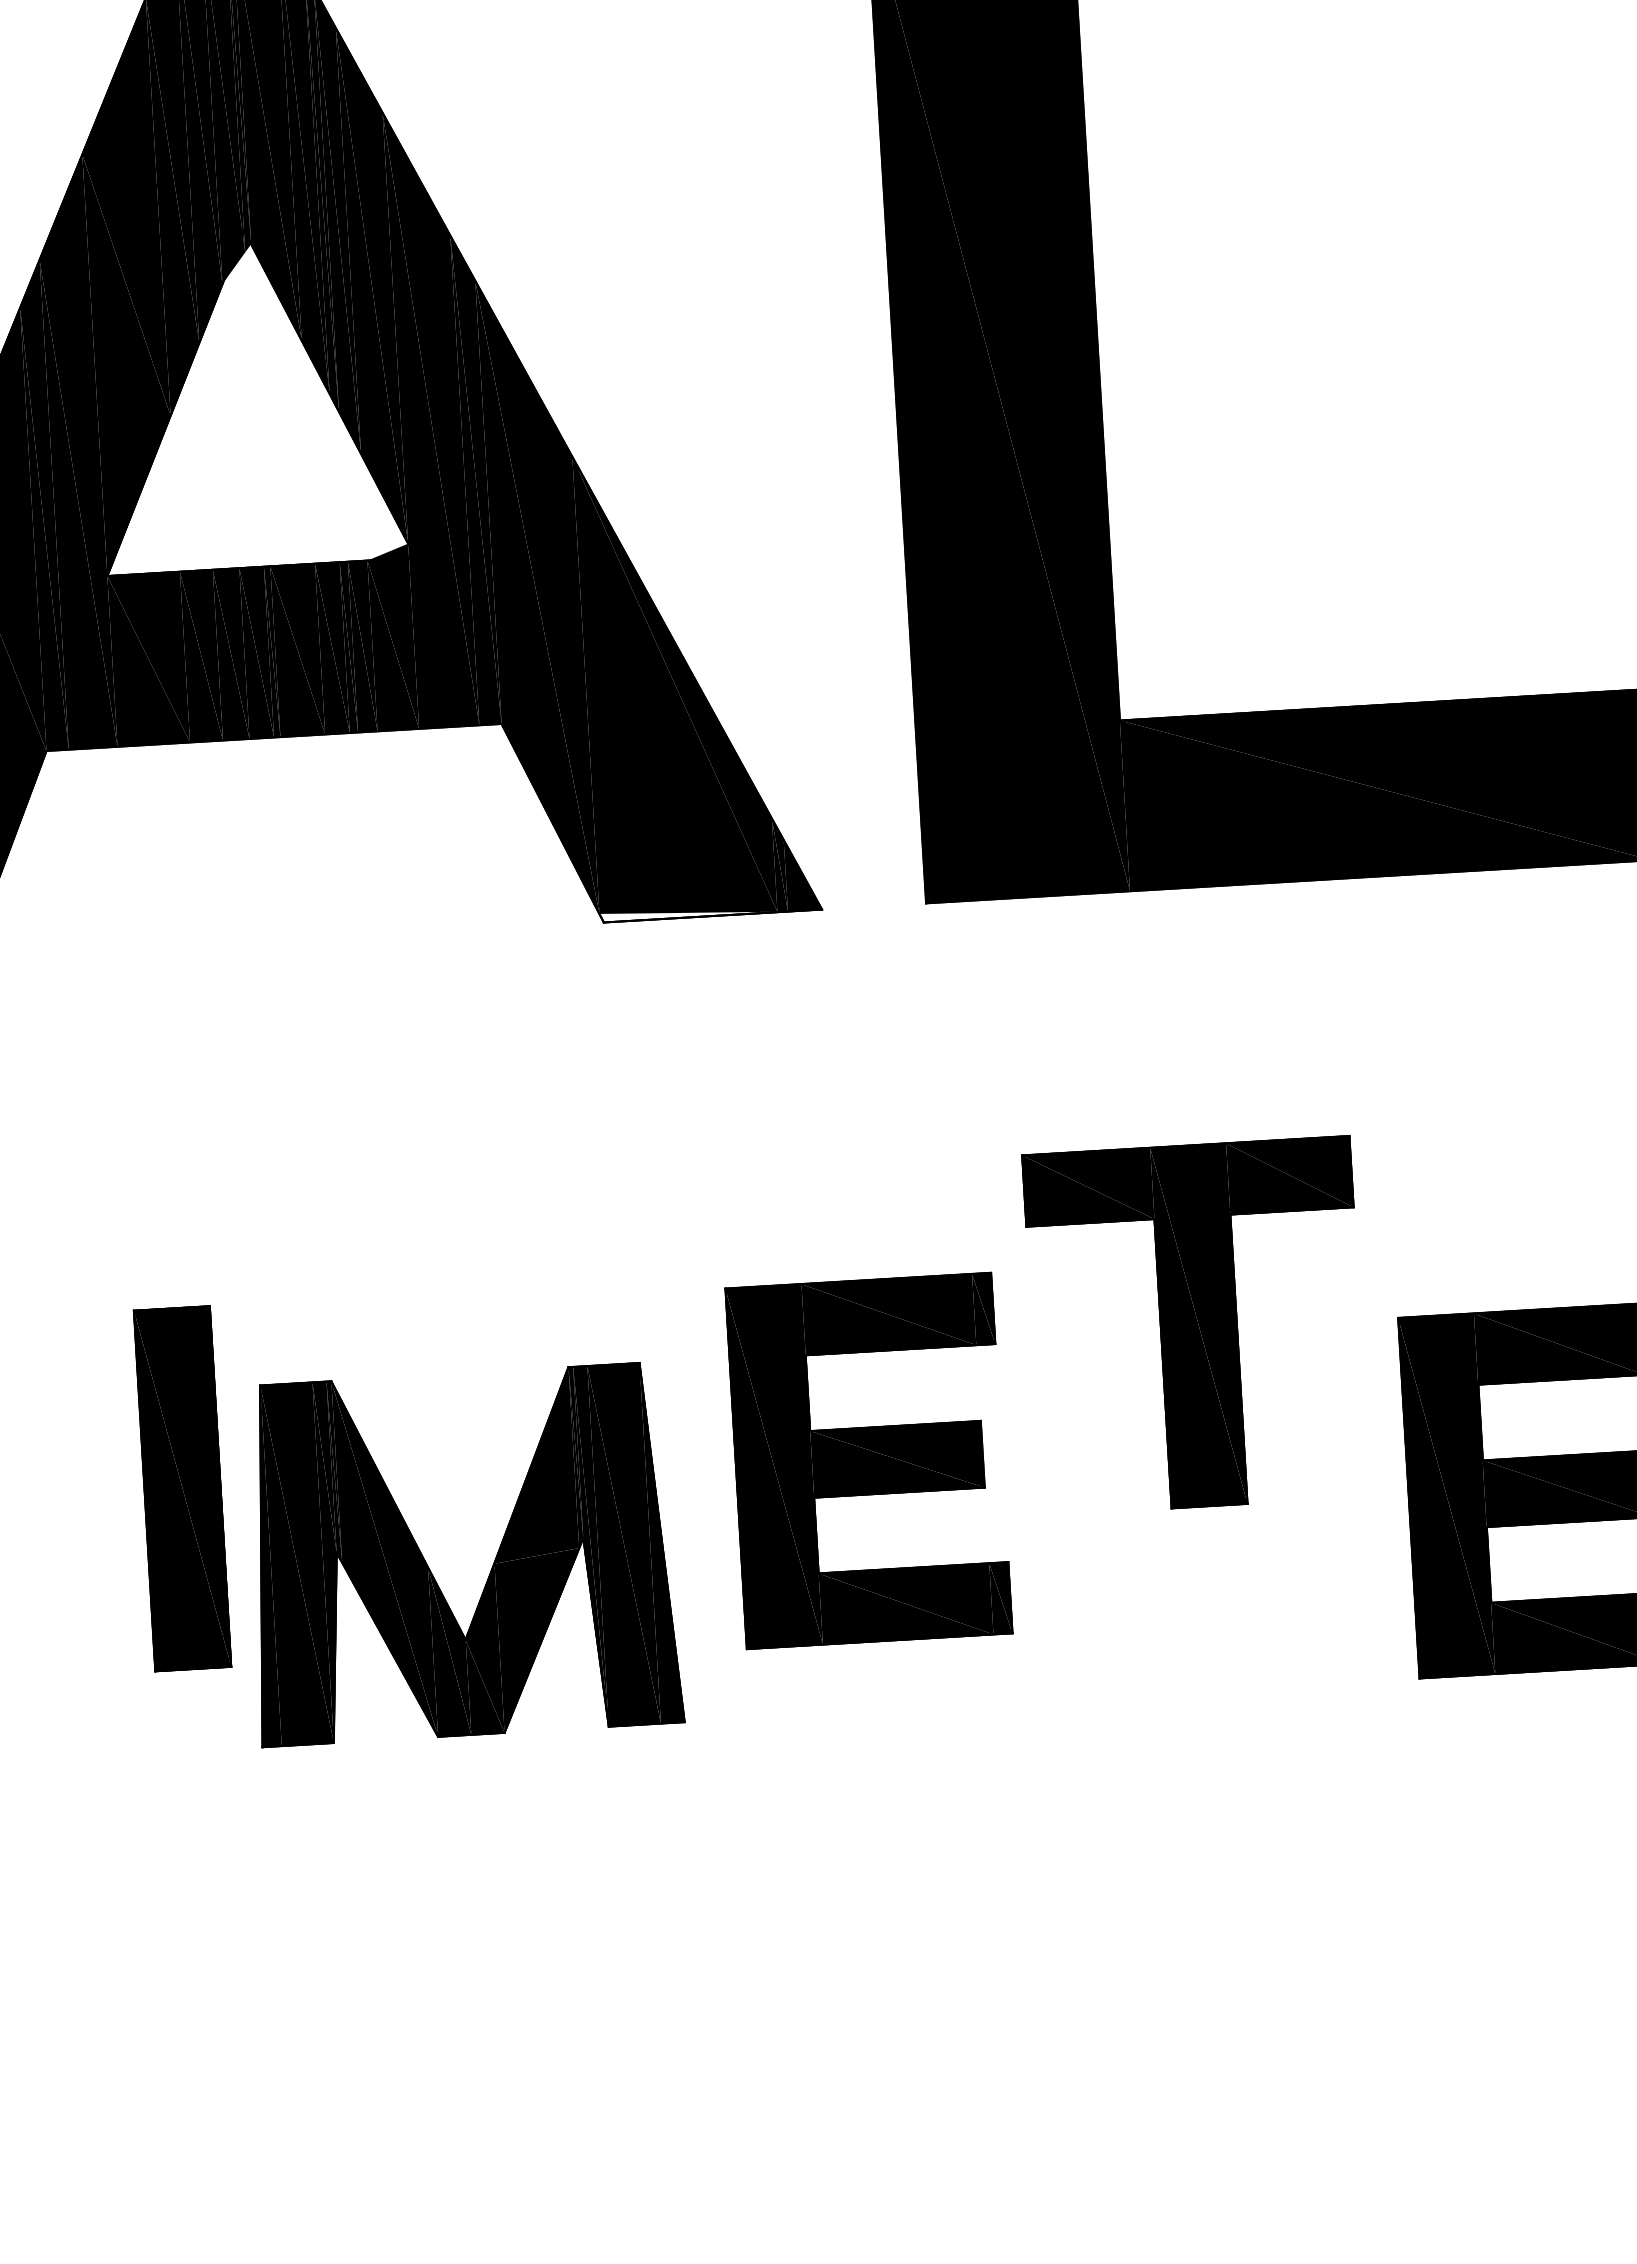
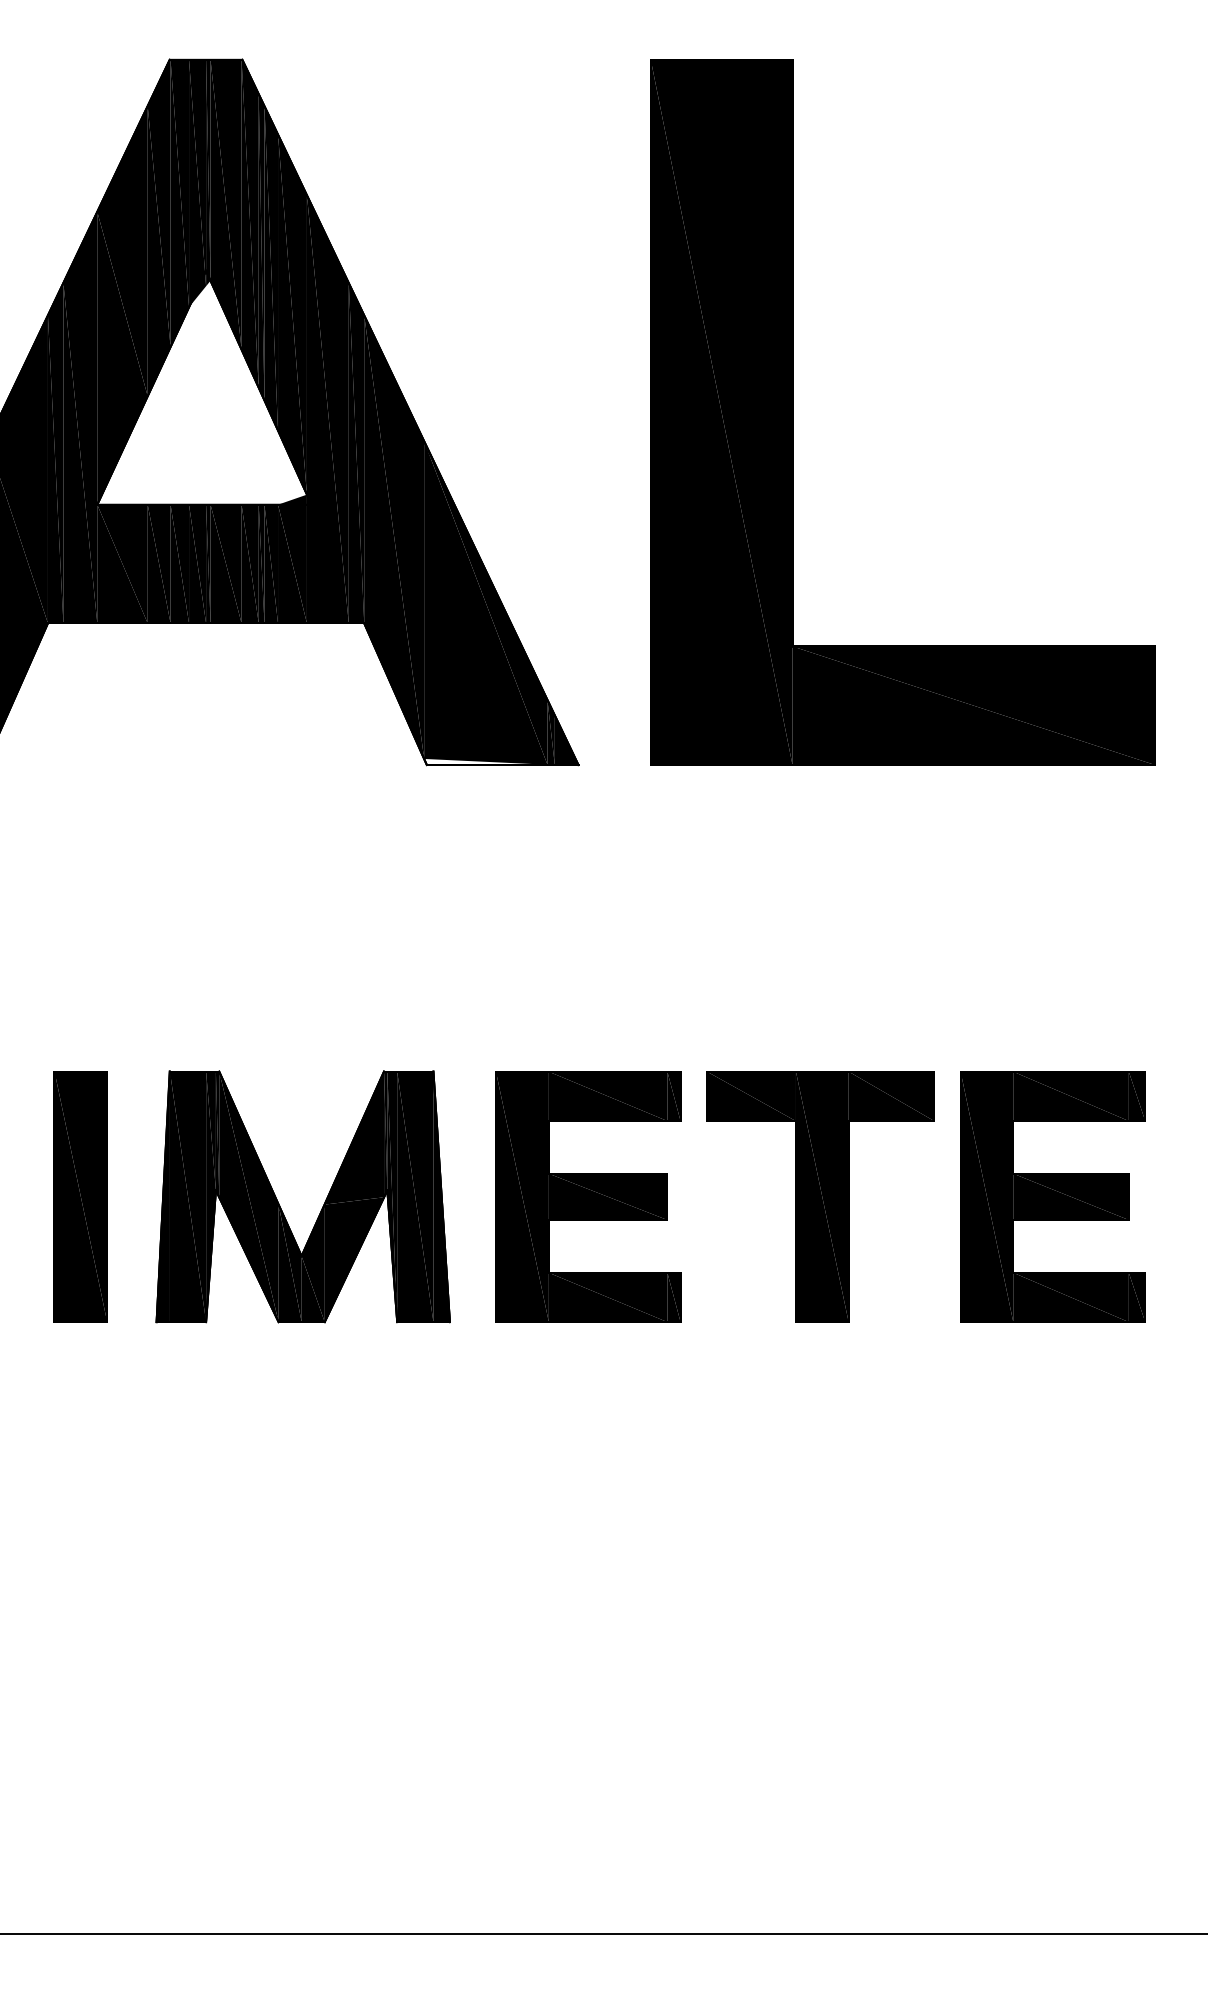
part: (1196, 1325) -> (820, 1196), moved
part: (869, 1460) -> (588, 1196), moved
part: (182, 1488) -> (80, 1196), moved

